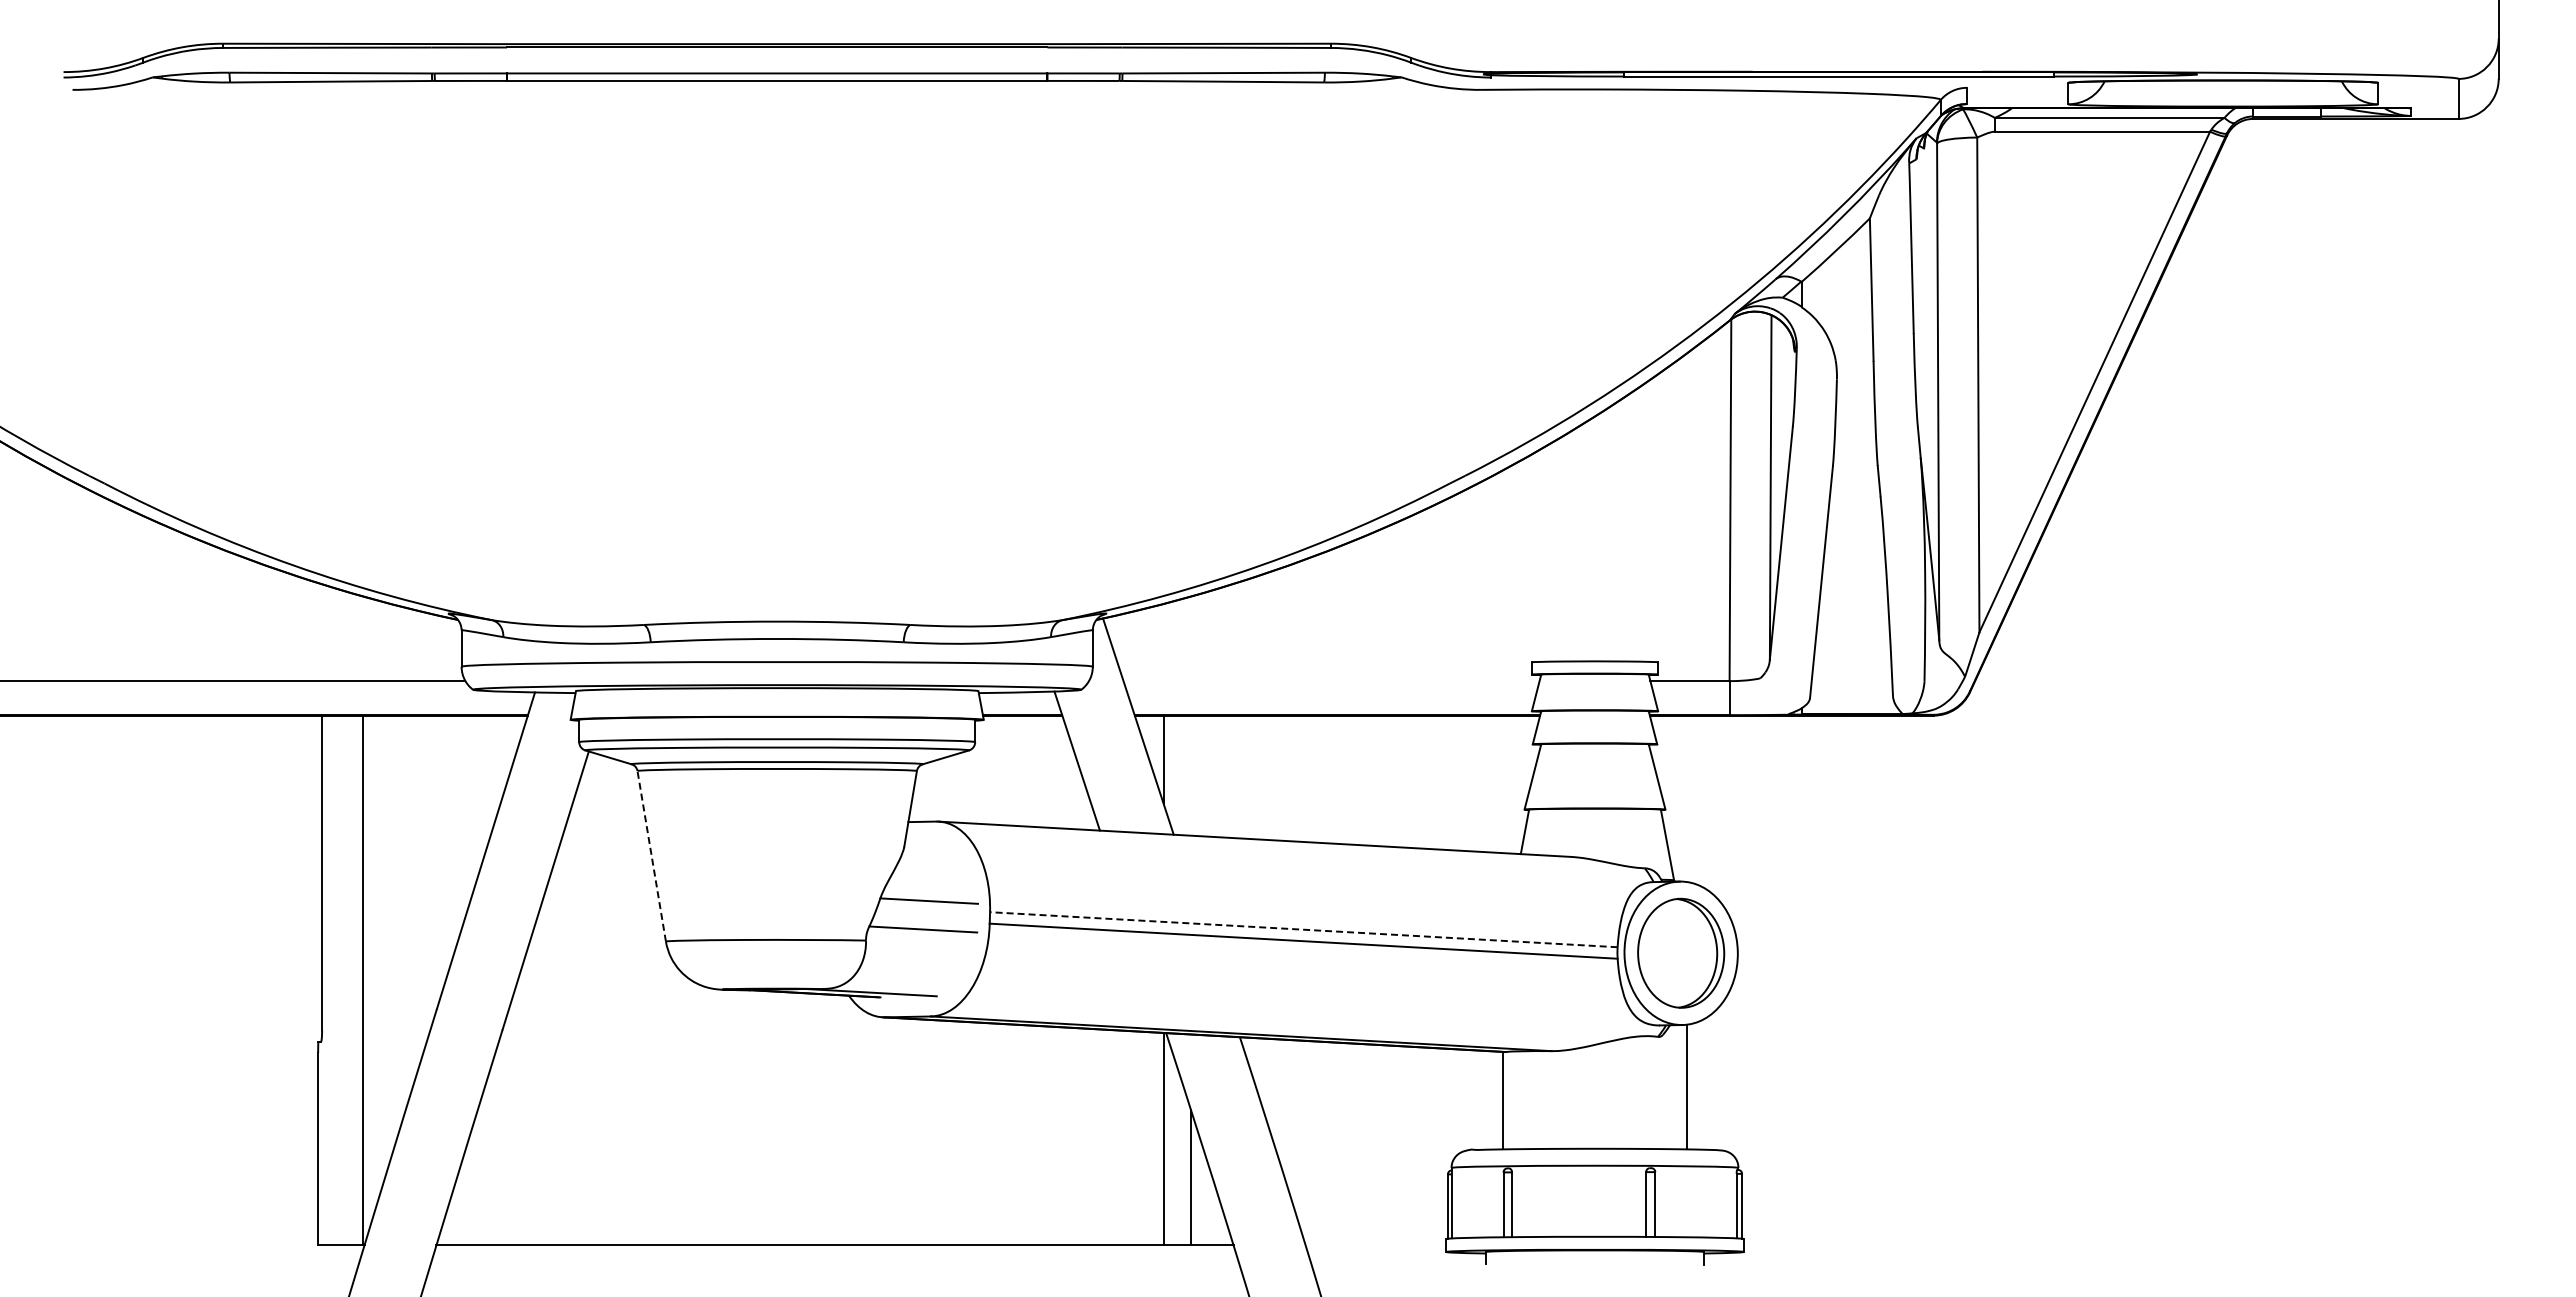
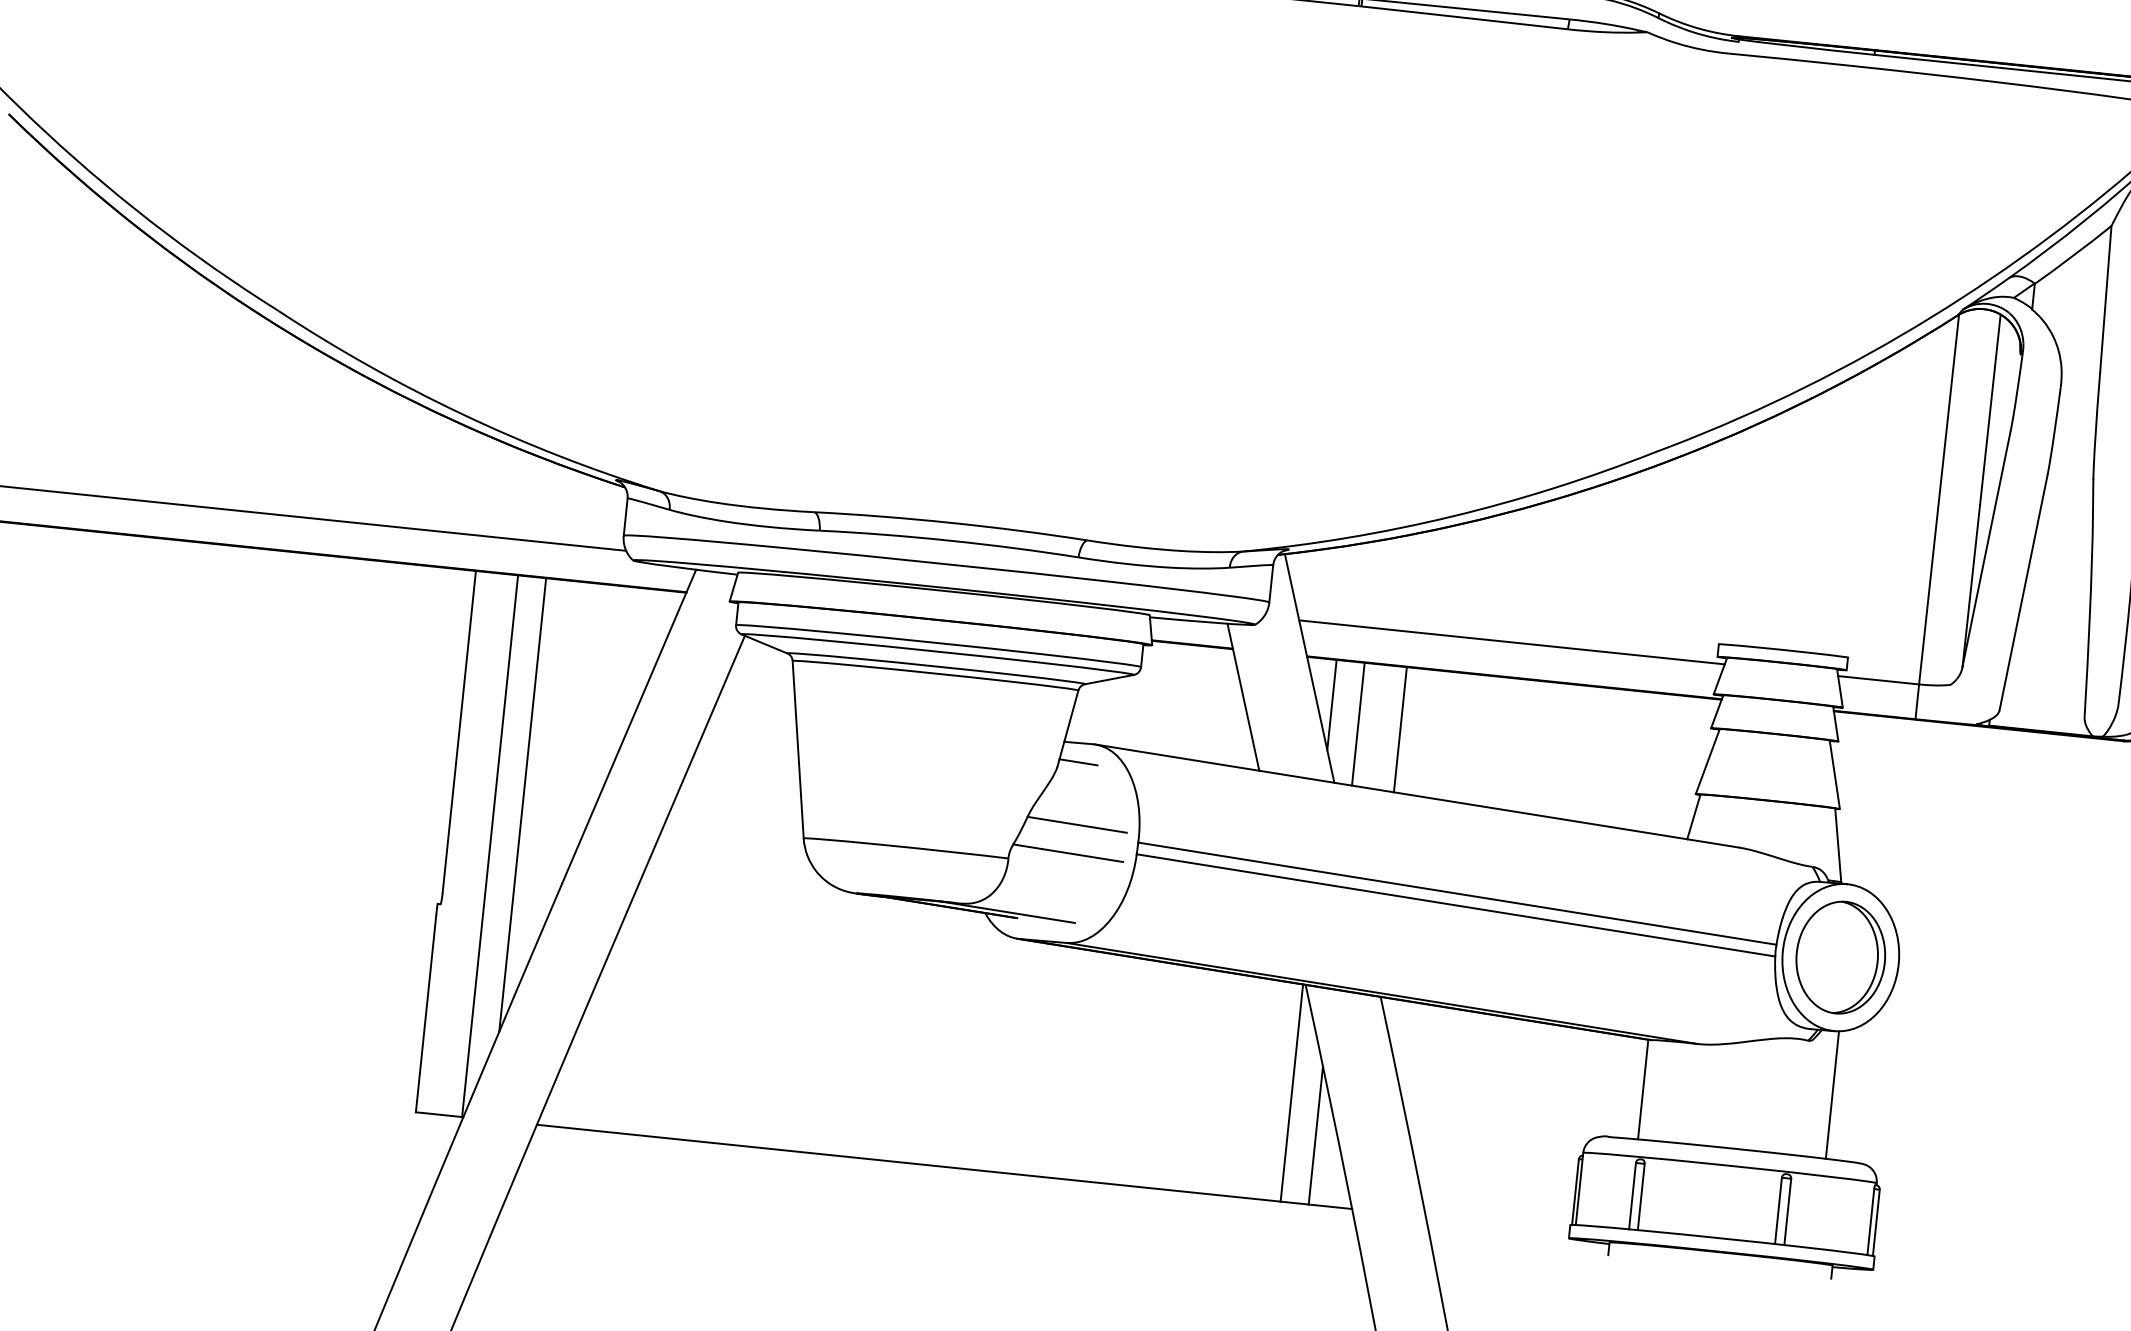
line: (1331, 681) -> (1511, 642), added
line: (1191, 775) -> (1358, 724), added
line: (1232, 776) -> (1400, 729), added
line: (923, 840) -> (1077, 762), added
line: (651, 855) -> (798, 748), dashed -> solid
line: (1303, 929) -> (1457, 893), dashed -> solid
line: (390, 937) -> (522, 805), added

